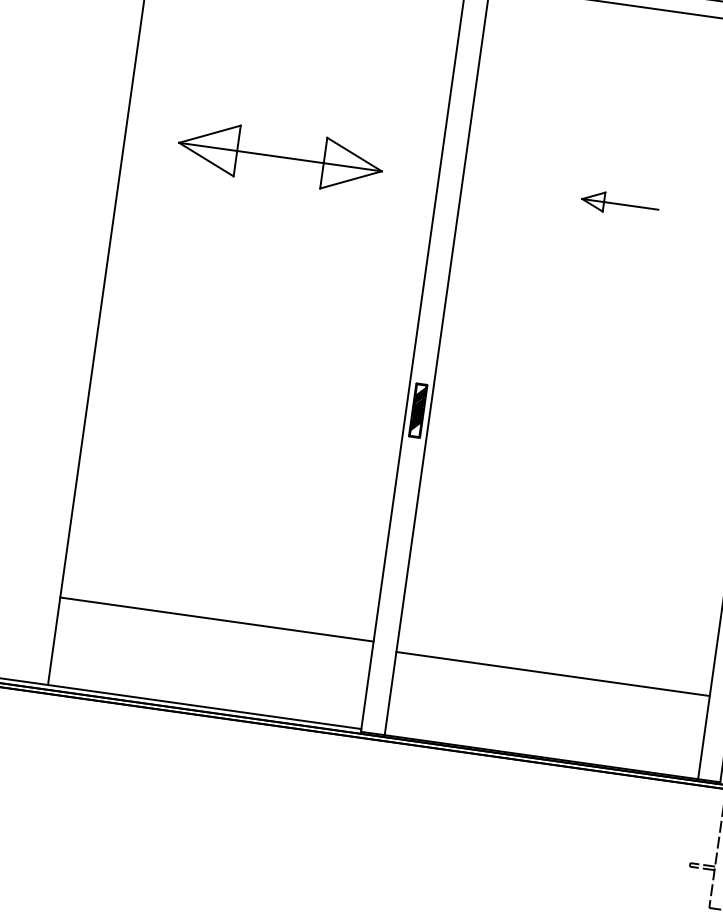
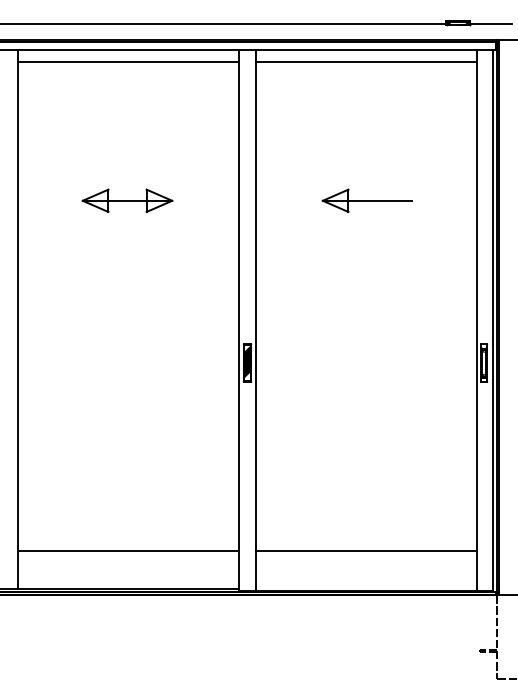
part: (280, 156) -> (127, 200), size x0.62
part: (619, 203) -> (366, 200), size x1.67
line: (216, 619) -> (128, 551), moved
line: (553, 674) -> (366, 551), moved

